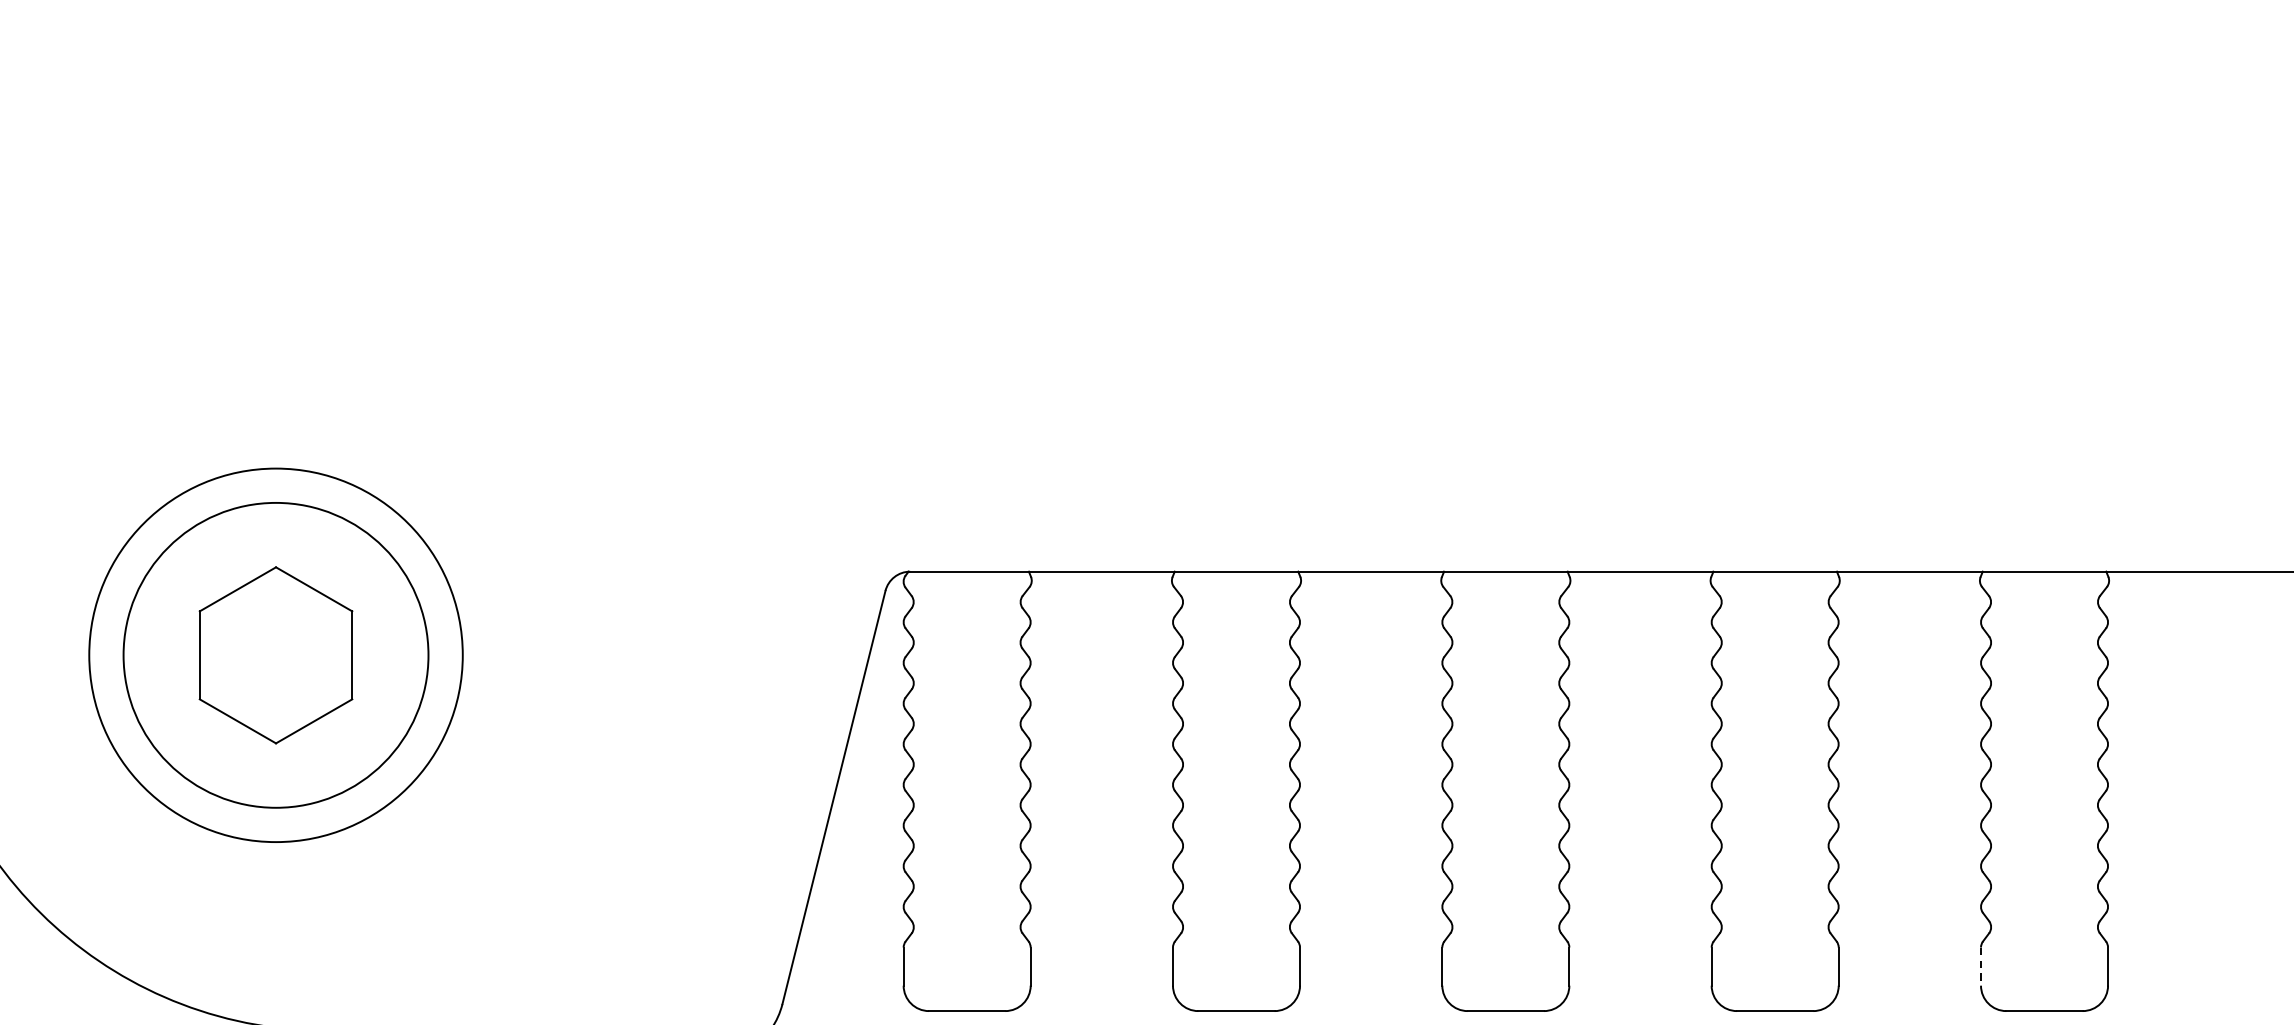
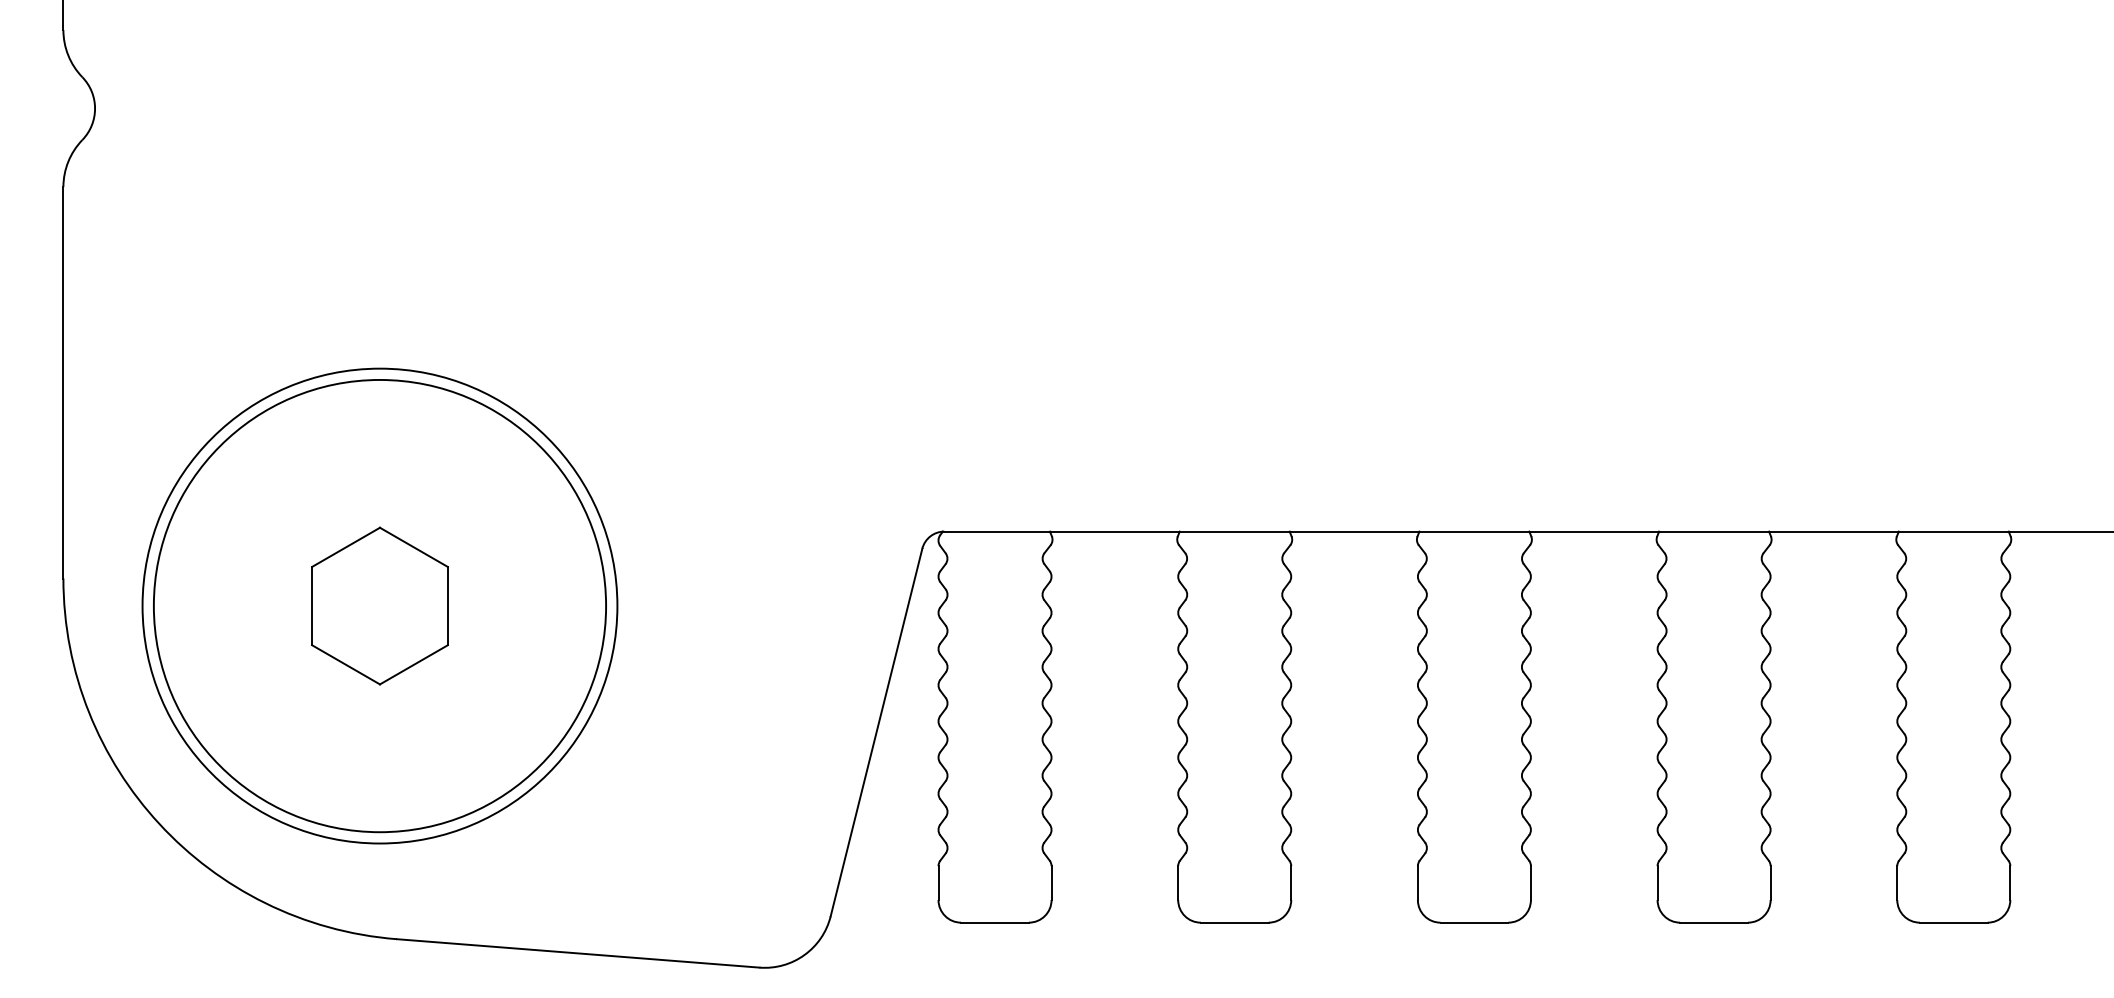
circle: (275, 654) -> (379, 605), size x1.43
circle: (275, 654) -> (379, 605), size x1.67
line: (1981, 967) -> (1897, 883), dashed -> solid

